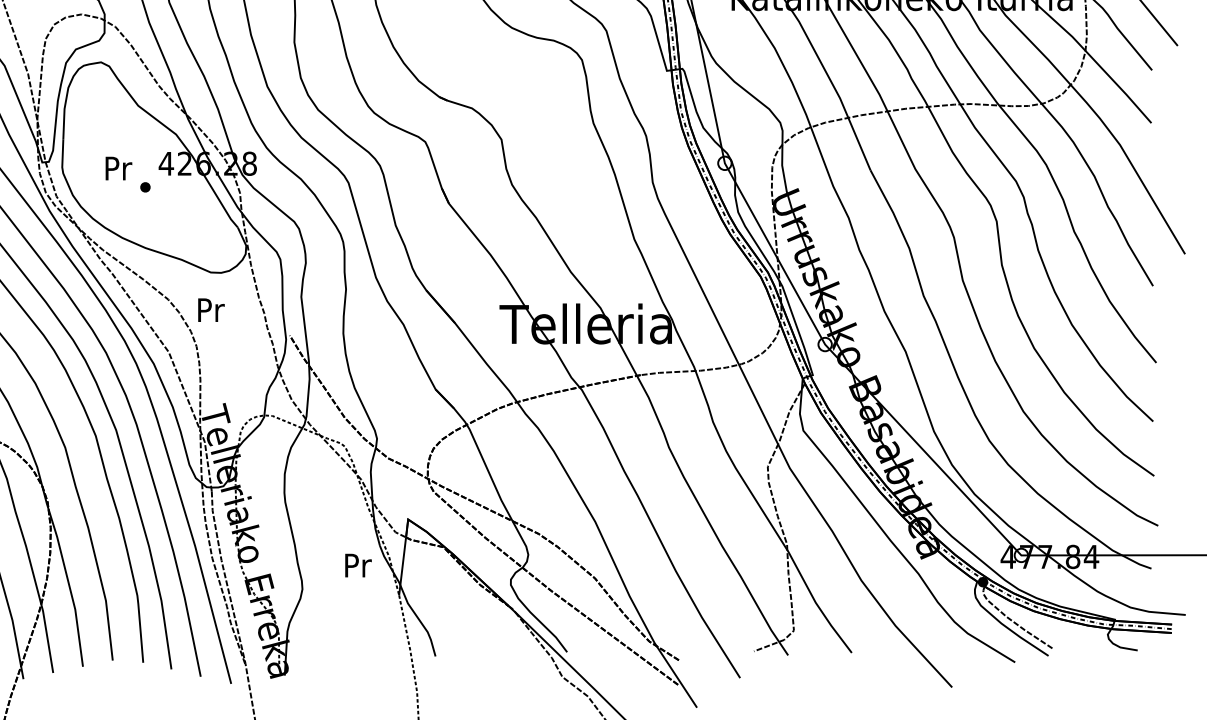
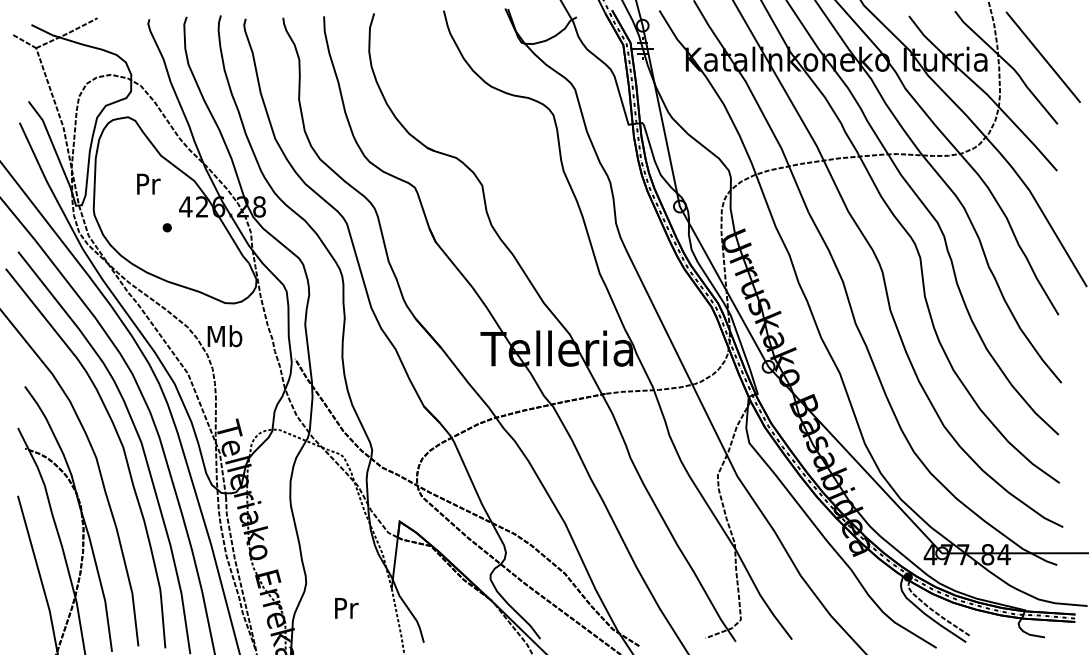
text: (118, 167) -> (148, 183), moved
text: (210, 310) -> (224, 336), Pr -> Mb
text: (358, 565) -> (346, 608), moved

